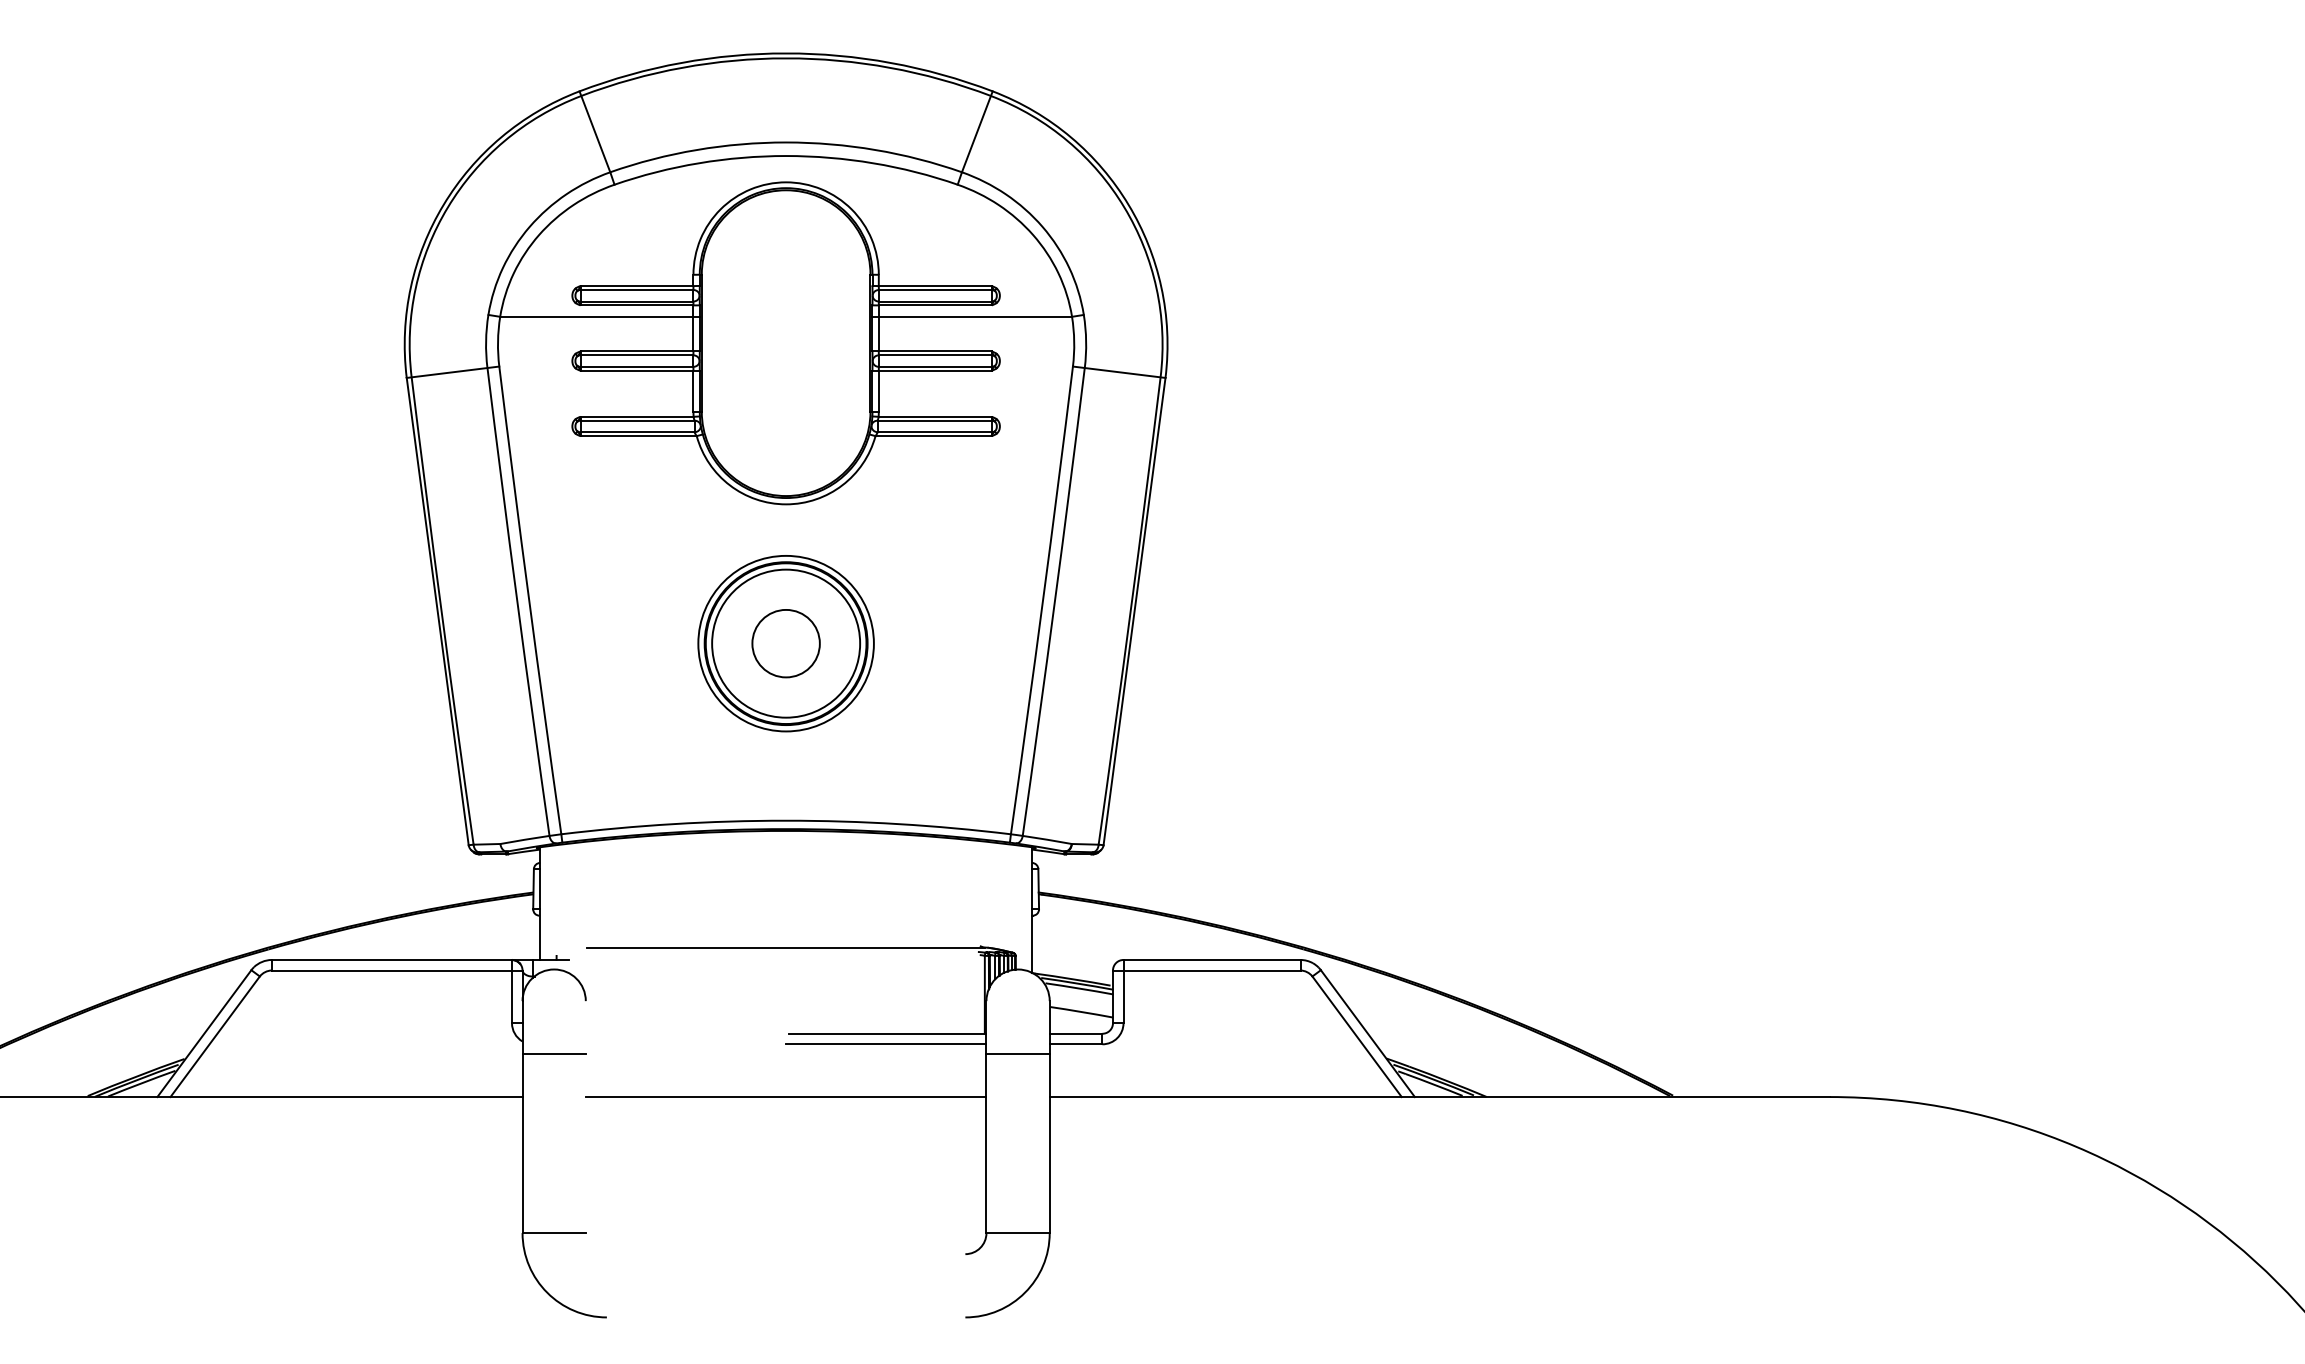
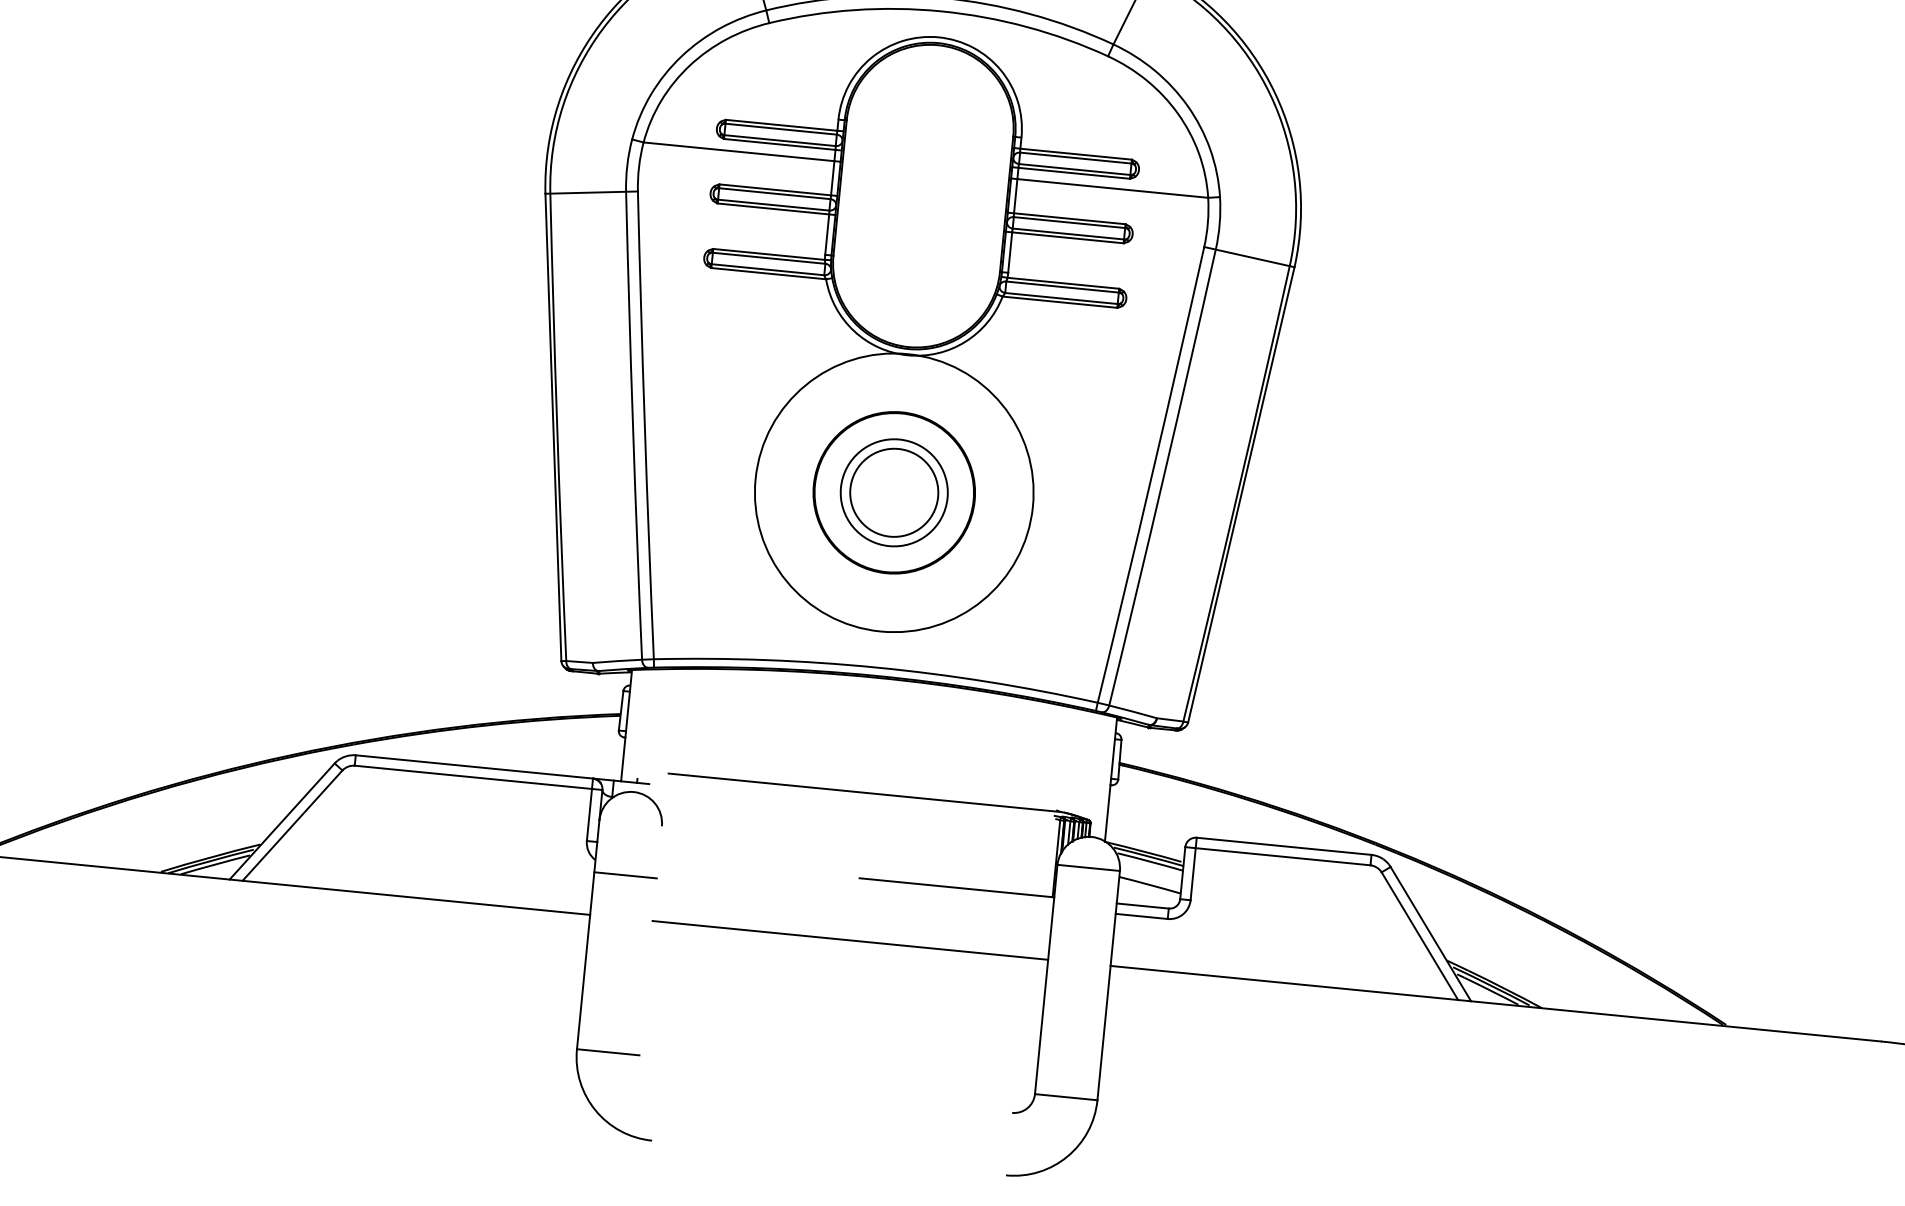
circle: (785, 643) -> (893, 492), size x1.6
circle: (785, 643) -> (893, 492), size x1.6
circle: (786, 643) -> (894, 492), size x0.6
line: (886, 1044) -> (954, 898), removed
line: (1017, 1053) -> (1088, 867), moved

